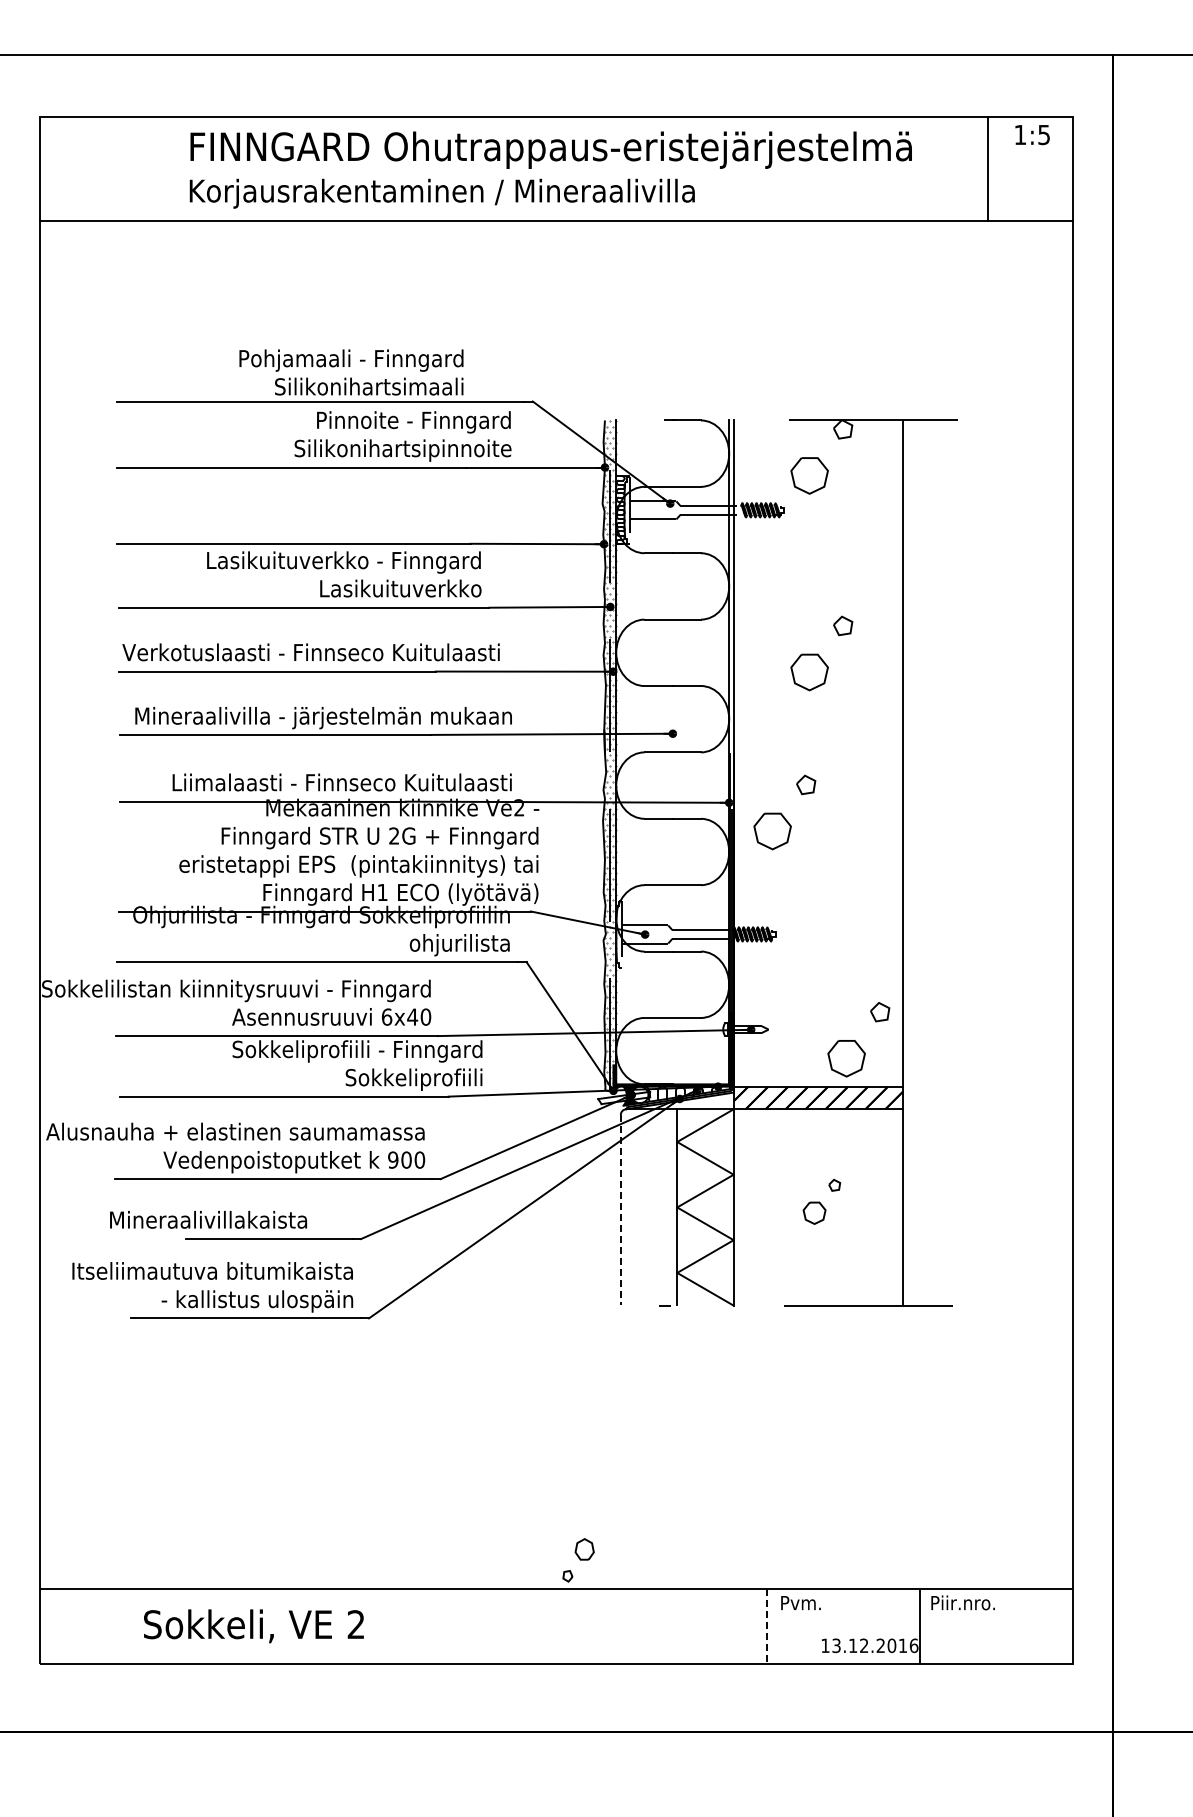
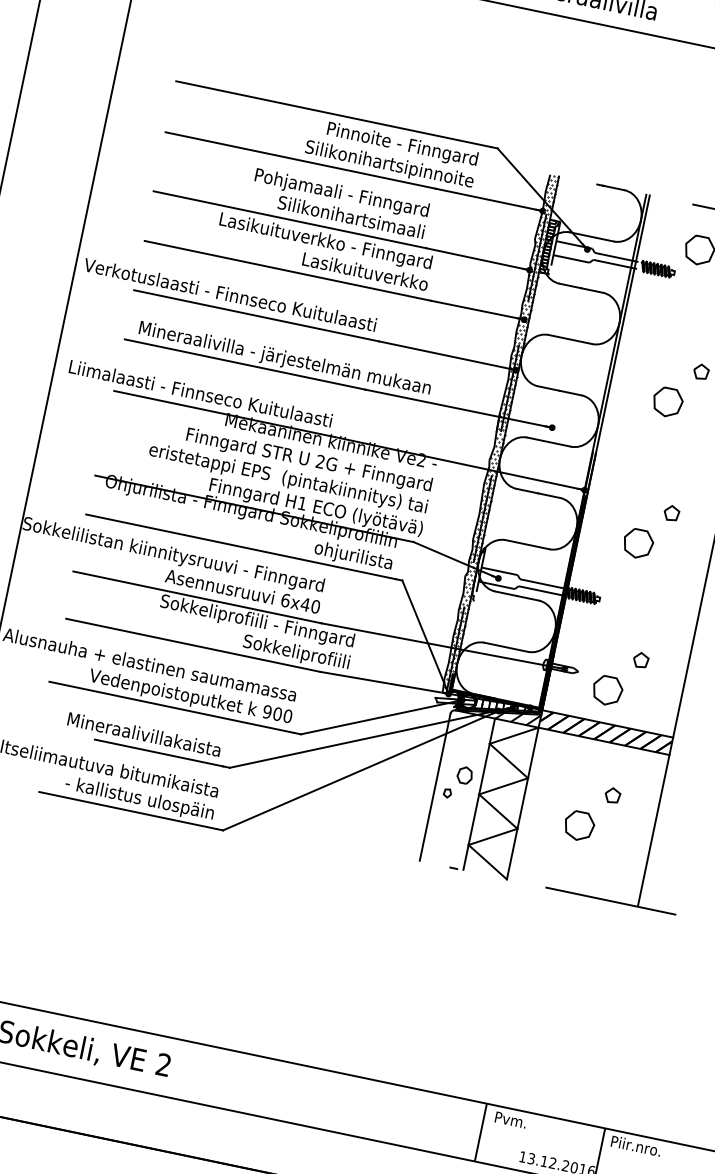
text: (351, 372) -> (339, 203), moved
text: (310, 652) -> (229, 294), moved
hatch: (609, 754) -> (499, 433), added
text: (341, 782) -> (200, 393), moved
part: (784, 812) -> (650, 531), moved
part: (858, 1039) -> (619, 677), moved
hatch: (685, 1101) -> (502, 713), added
part: (821, 1201) -> (591, 813), size x1.67
line: (620, 1210) -> (434, 787), dashed -> solid
text: (208, 1219) -> (144, 734), moved
part: (578, 1560) -> (458, 782), moved
line: (766, 1626) -> (480, 1132), dashed -> solid

